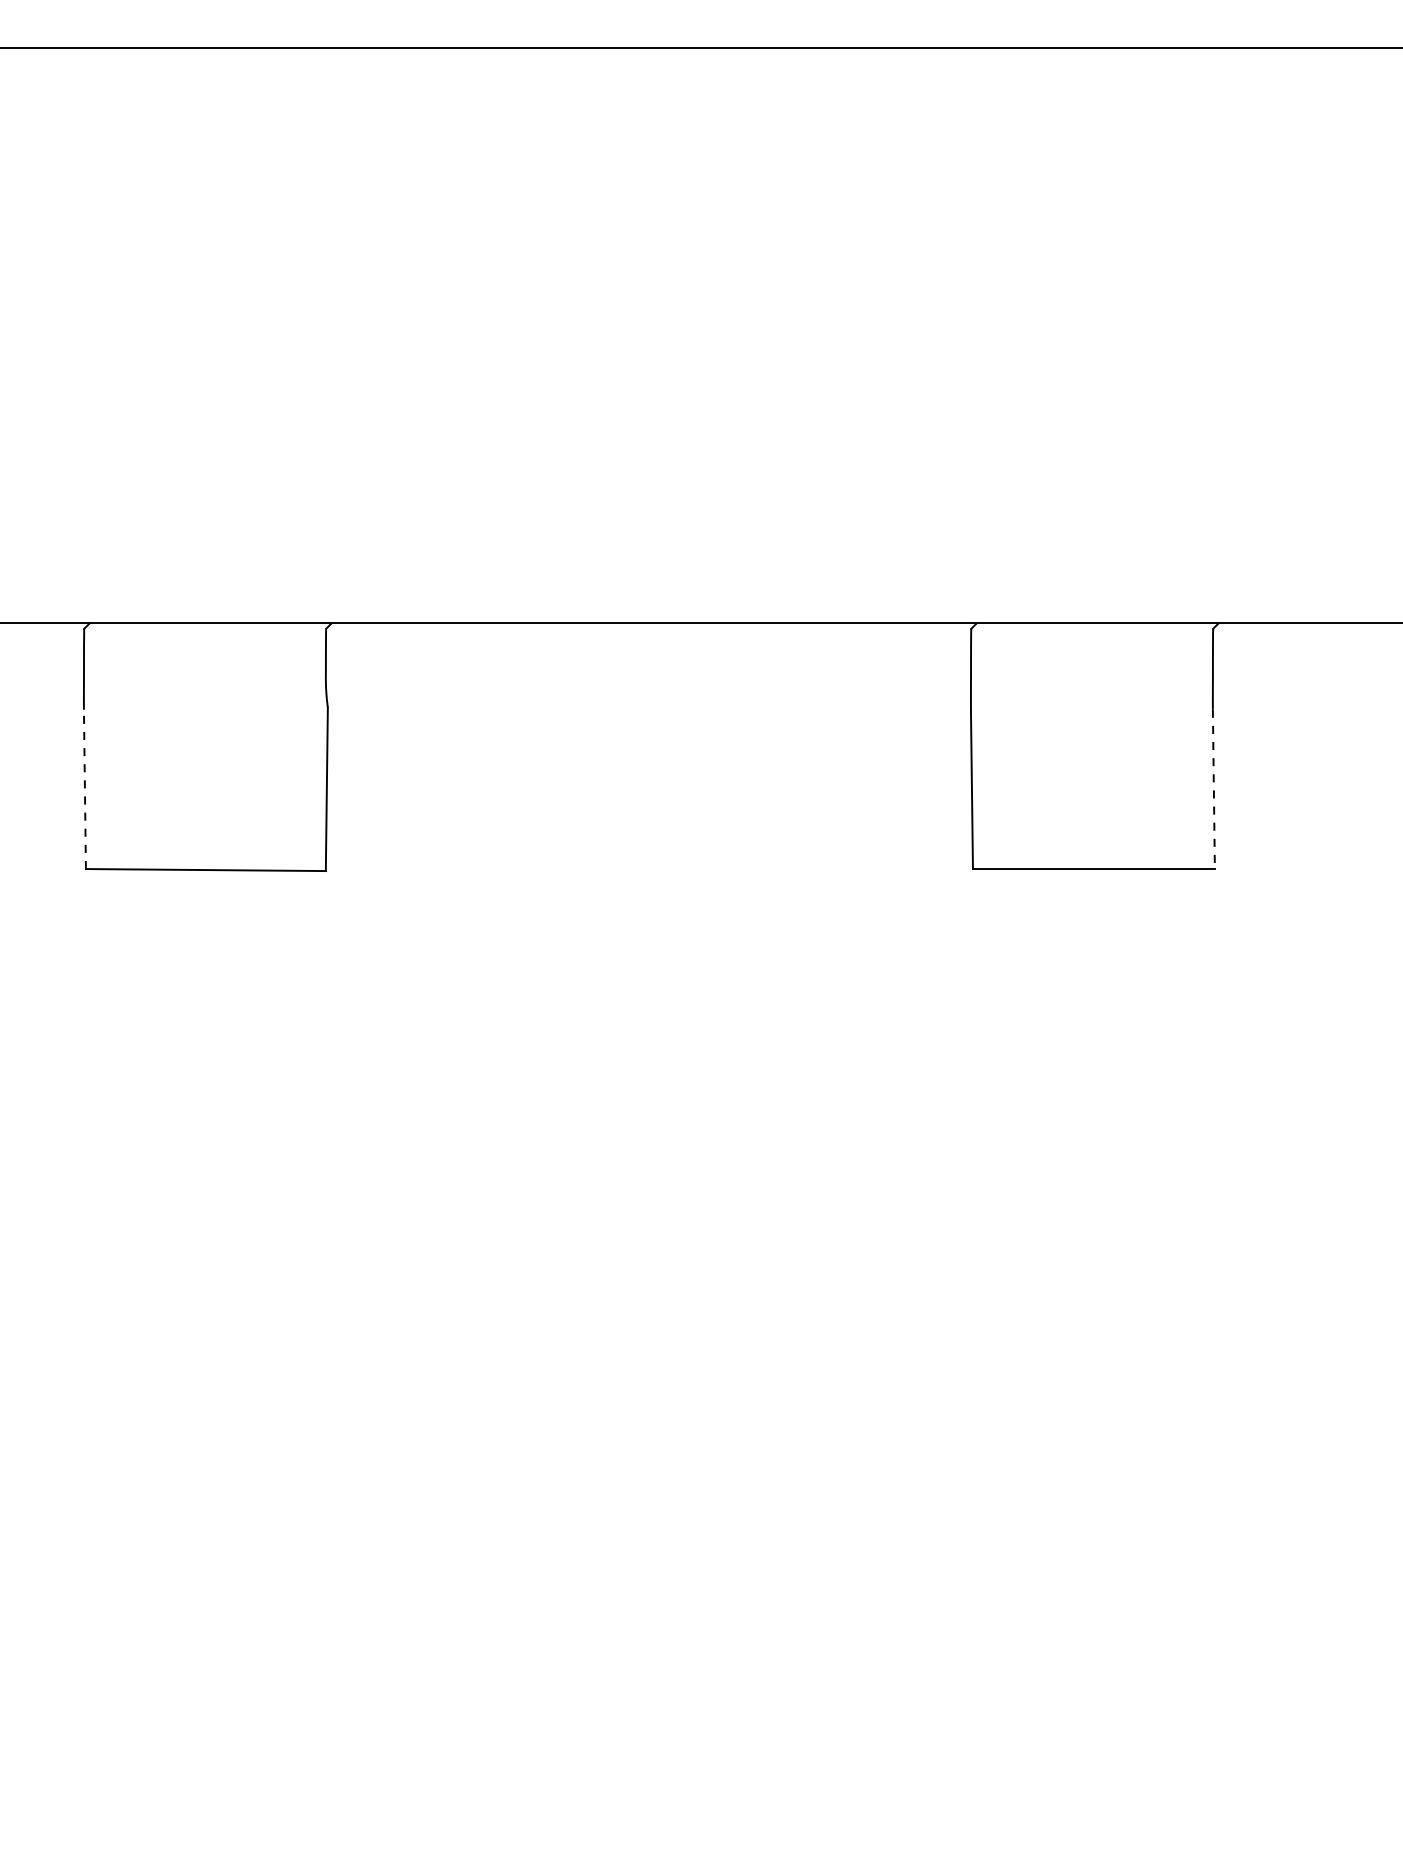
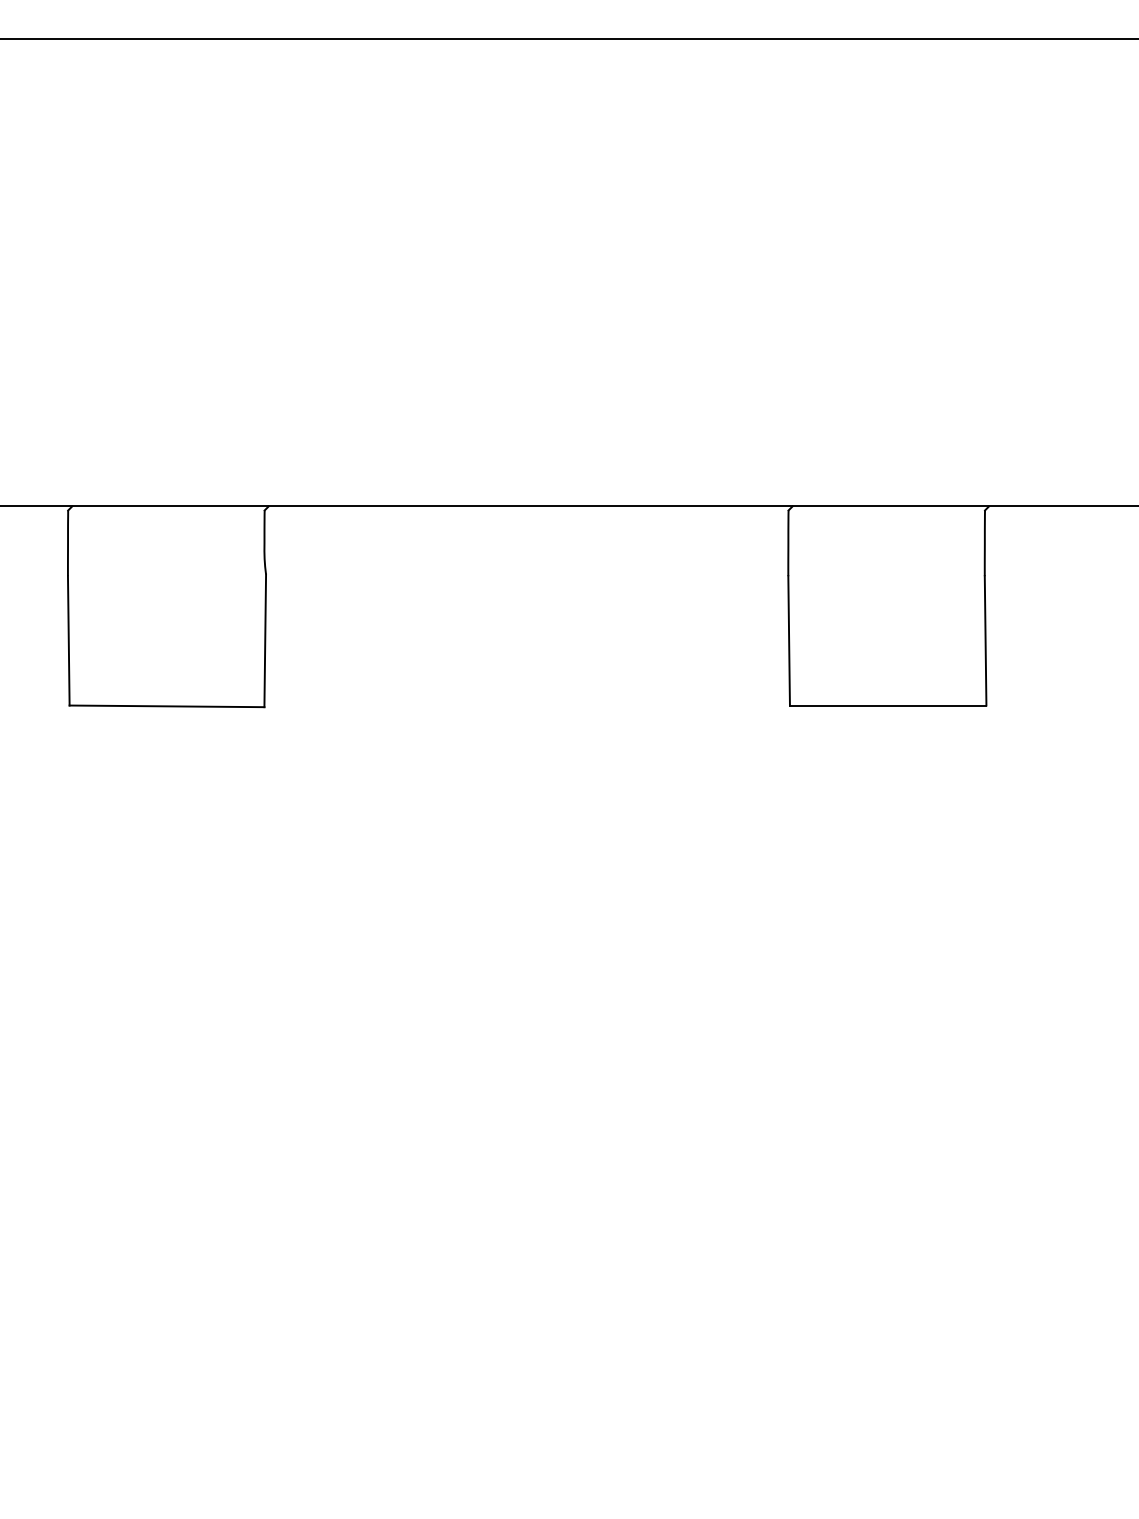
line: (84, 789) -> (68, 640), dashed -> solid
line: (1213, 789) -> (985, 640), dashed -> solid

